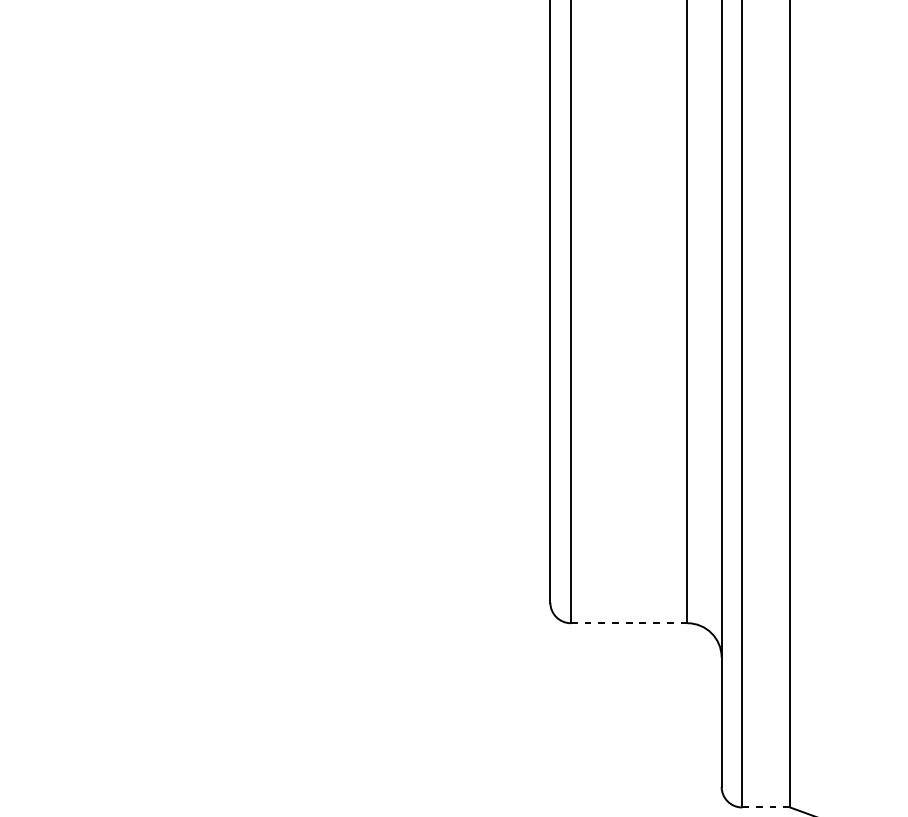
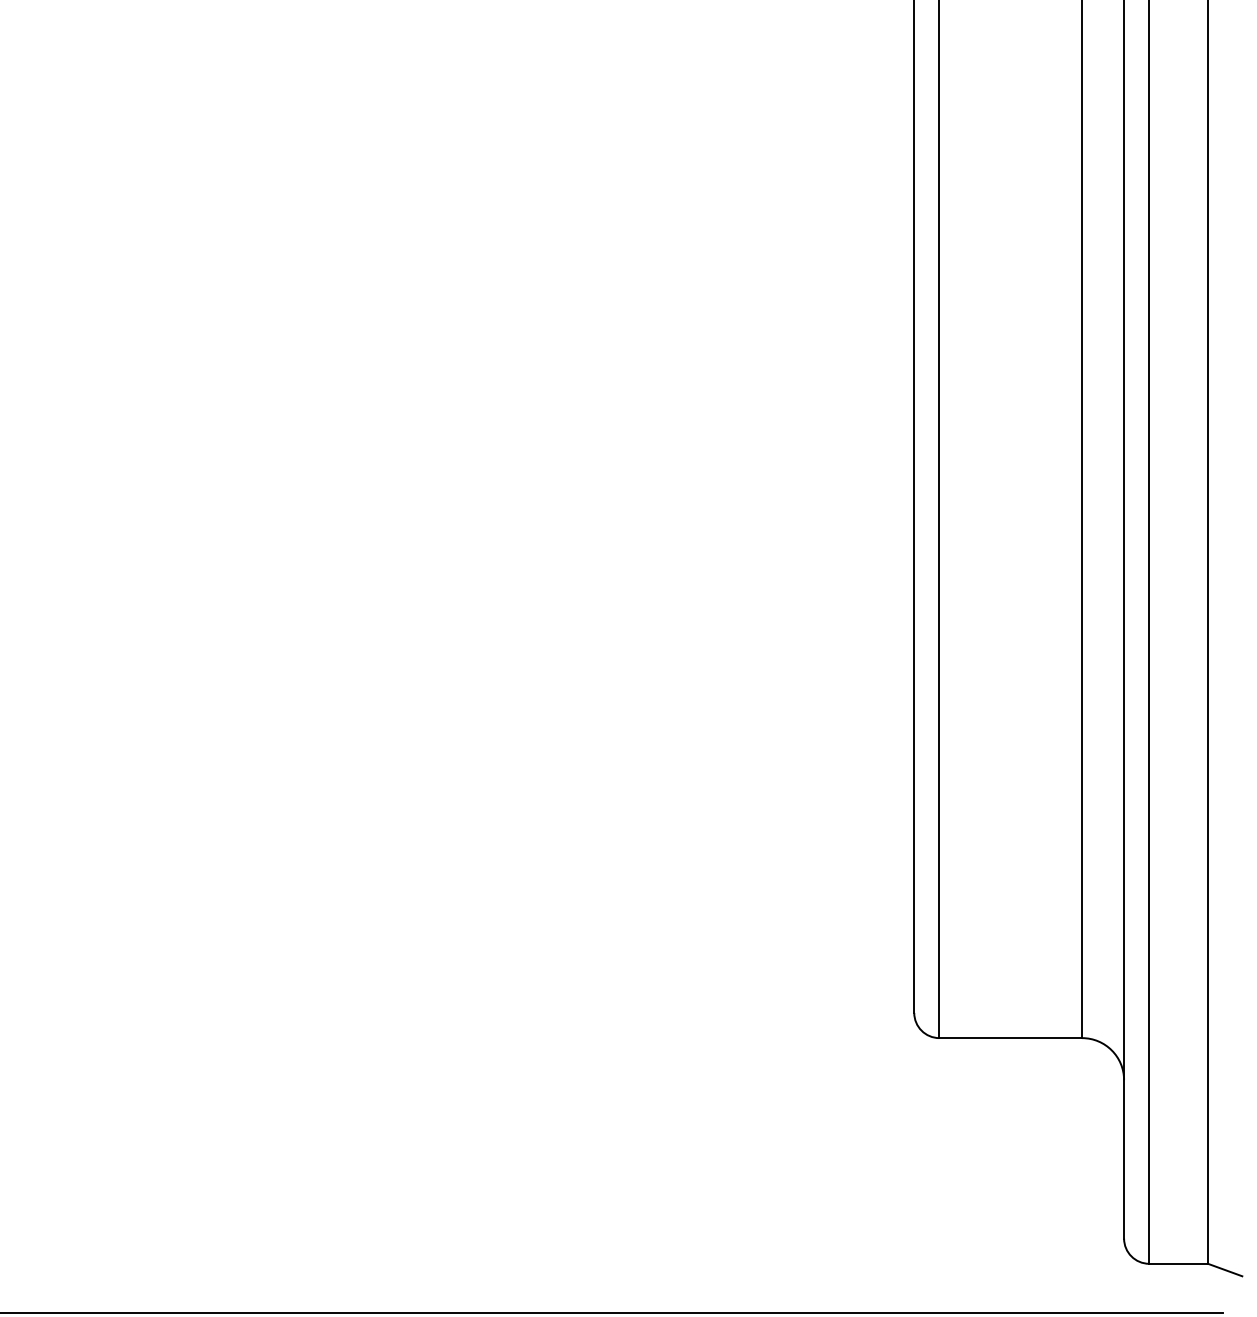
line: (629, 623) -> (1011, 1038), dashed -> solid
line: (766, 807) -> (1179, 1263), dashed -> solid

